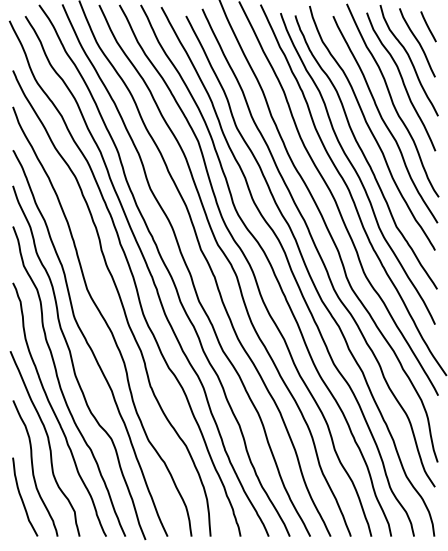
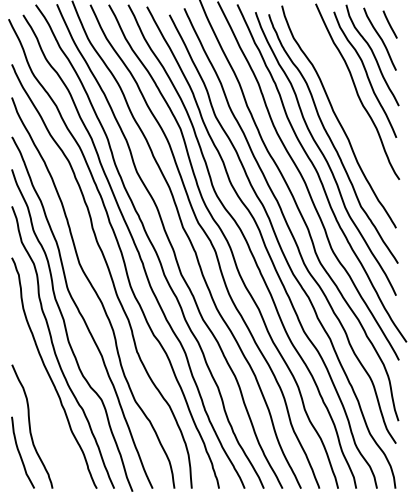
curve: (384, 120) -> (350, 109), removed
curve: (47, 441) -> (43, 402), removed

